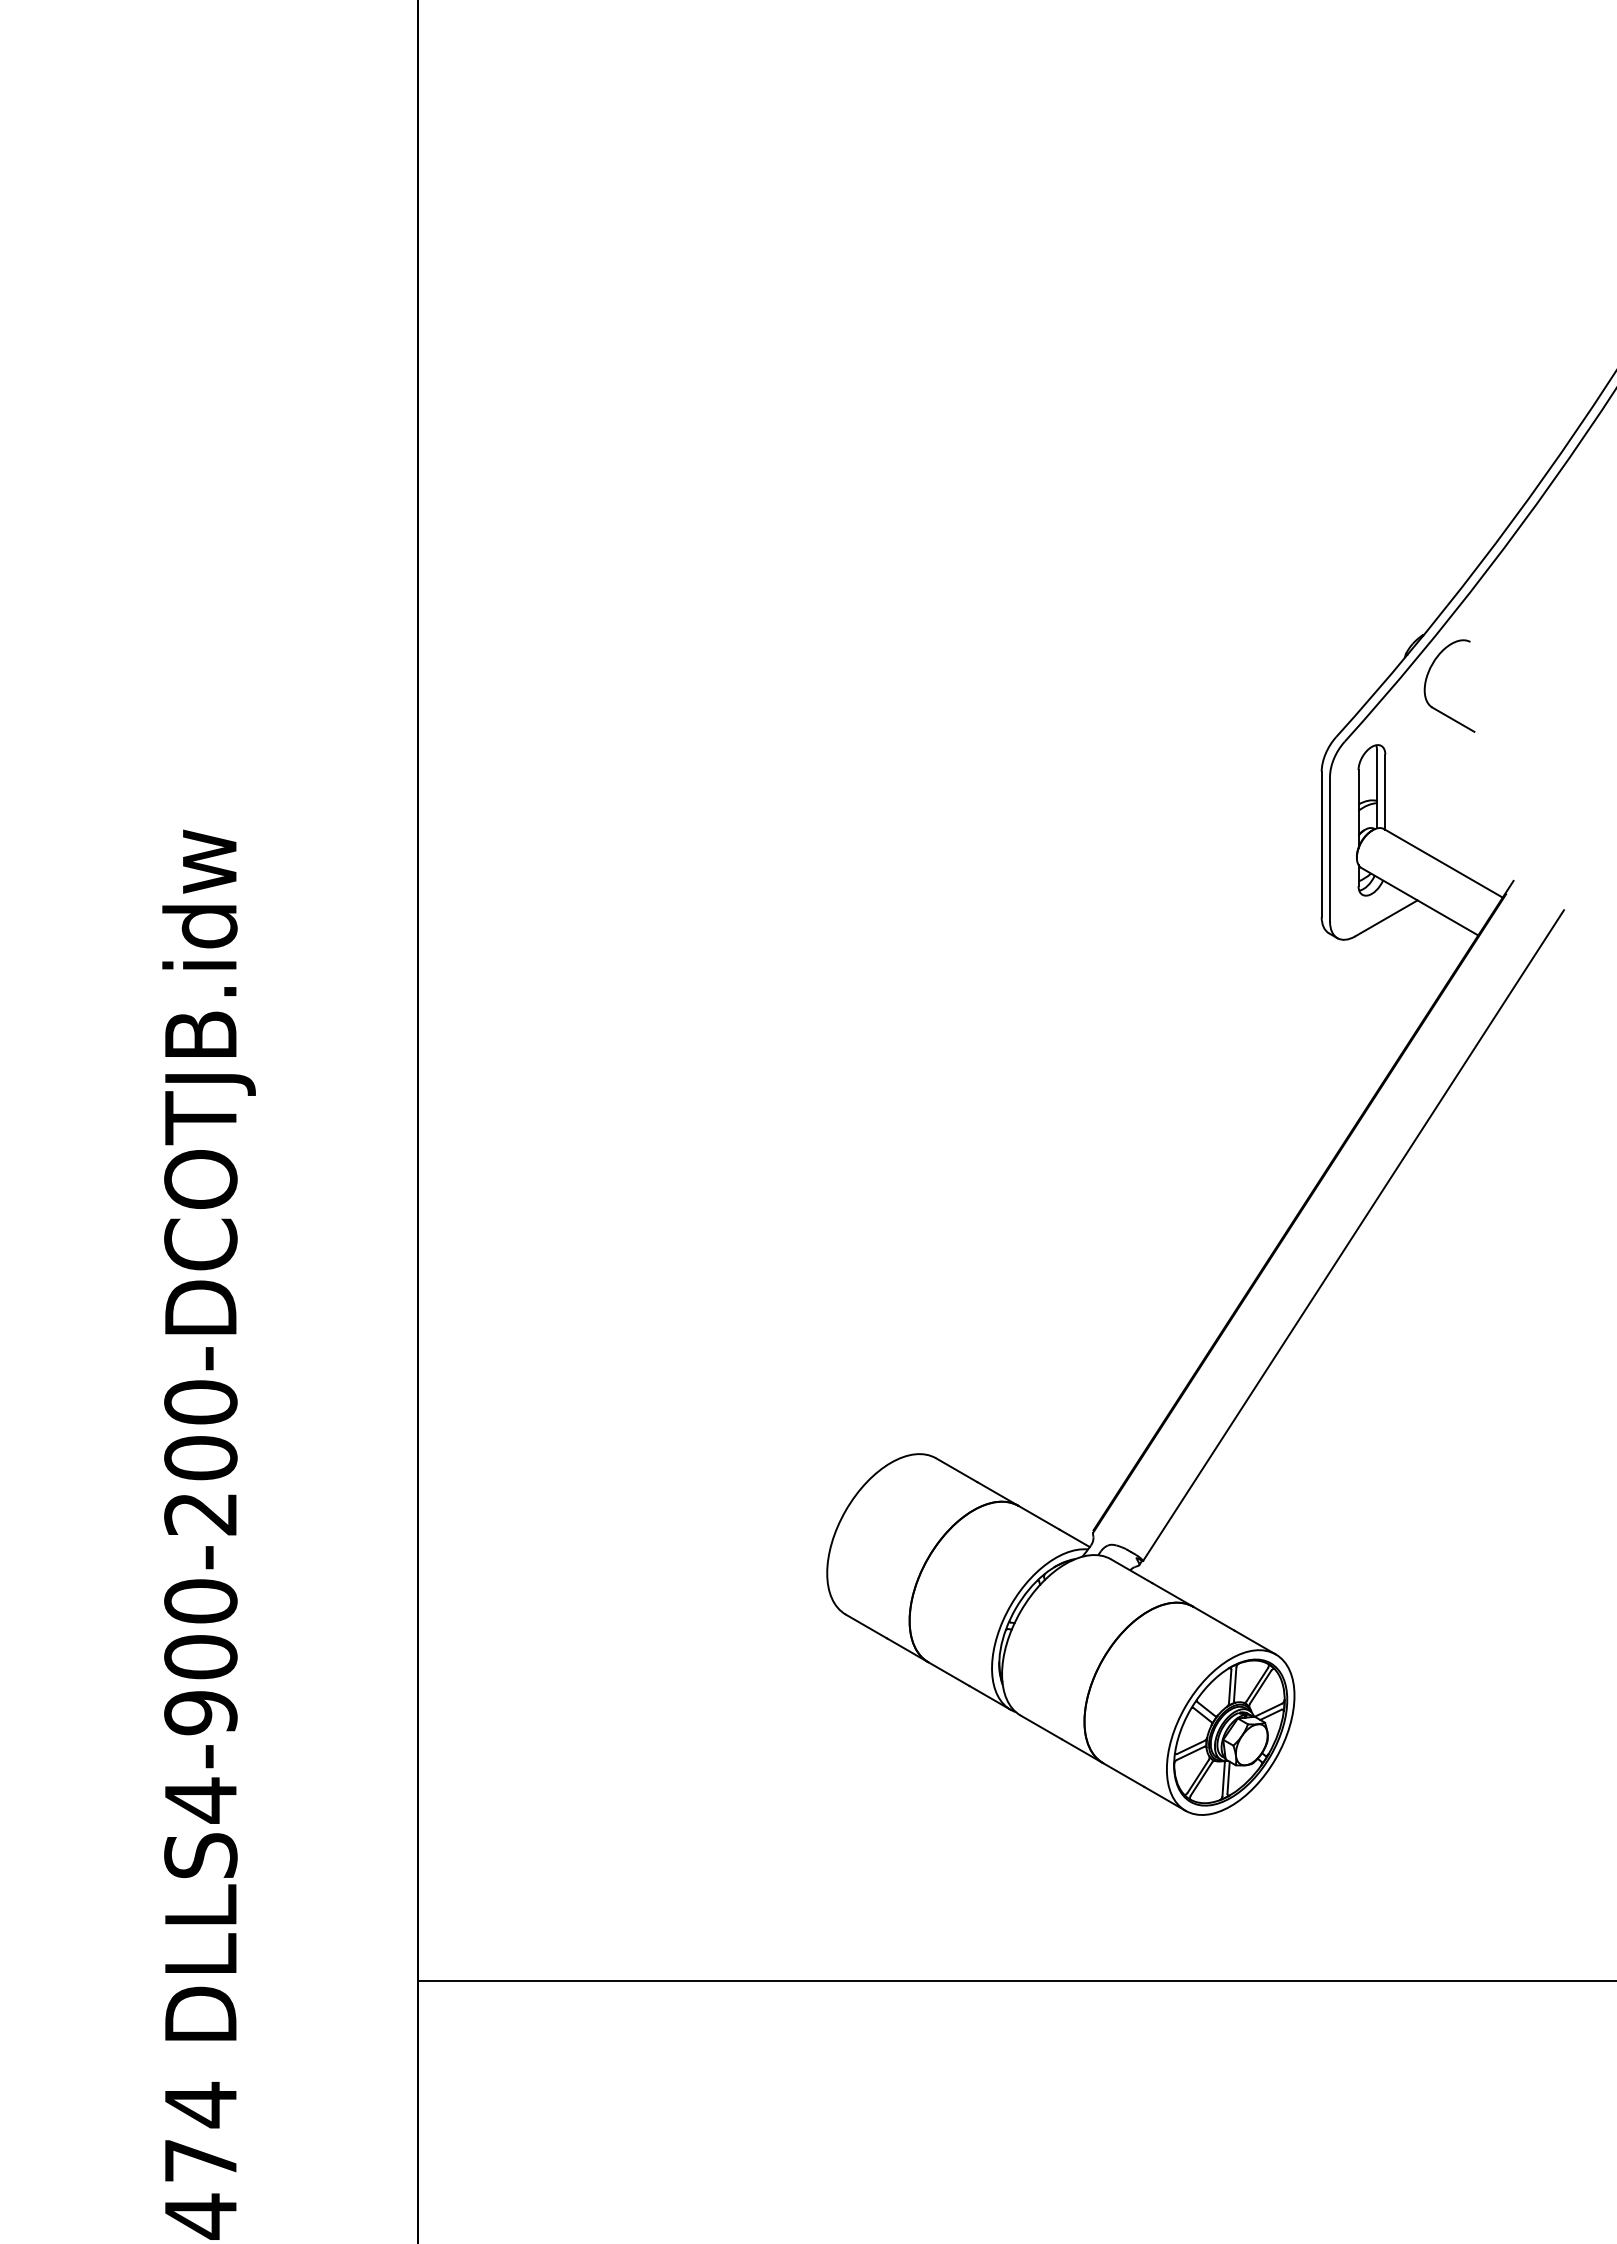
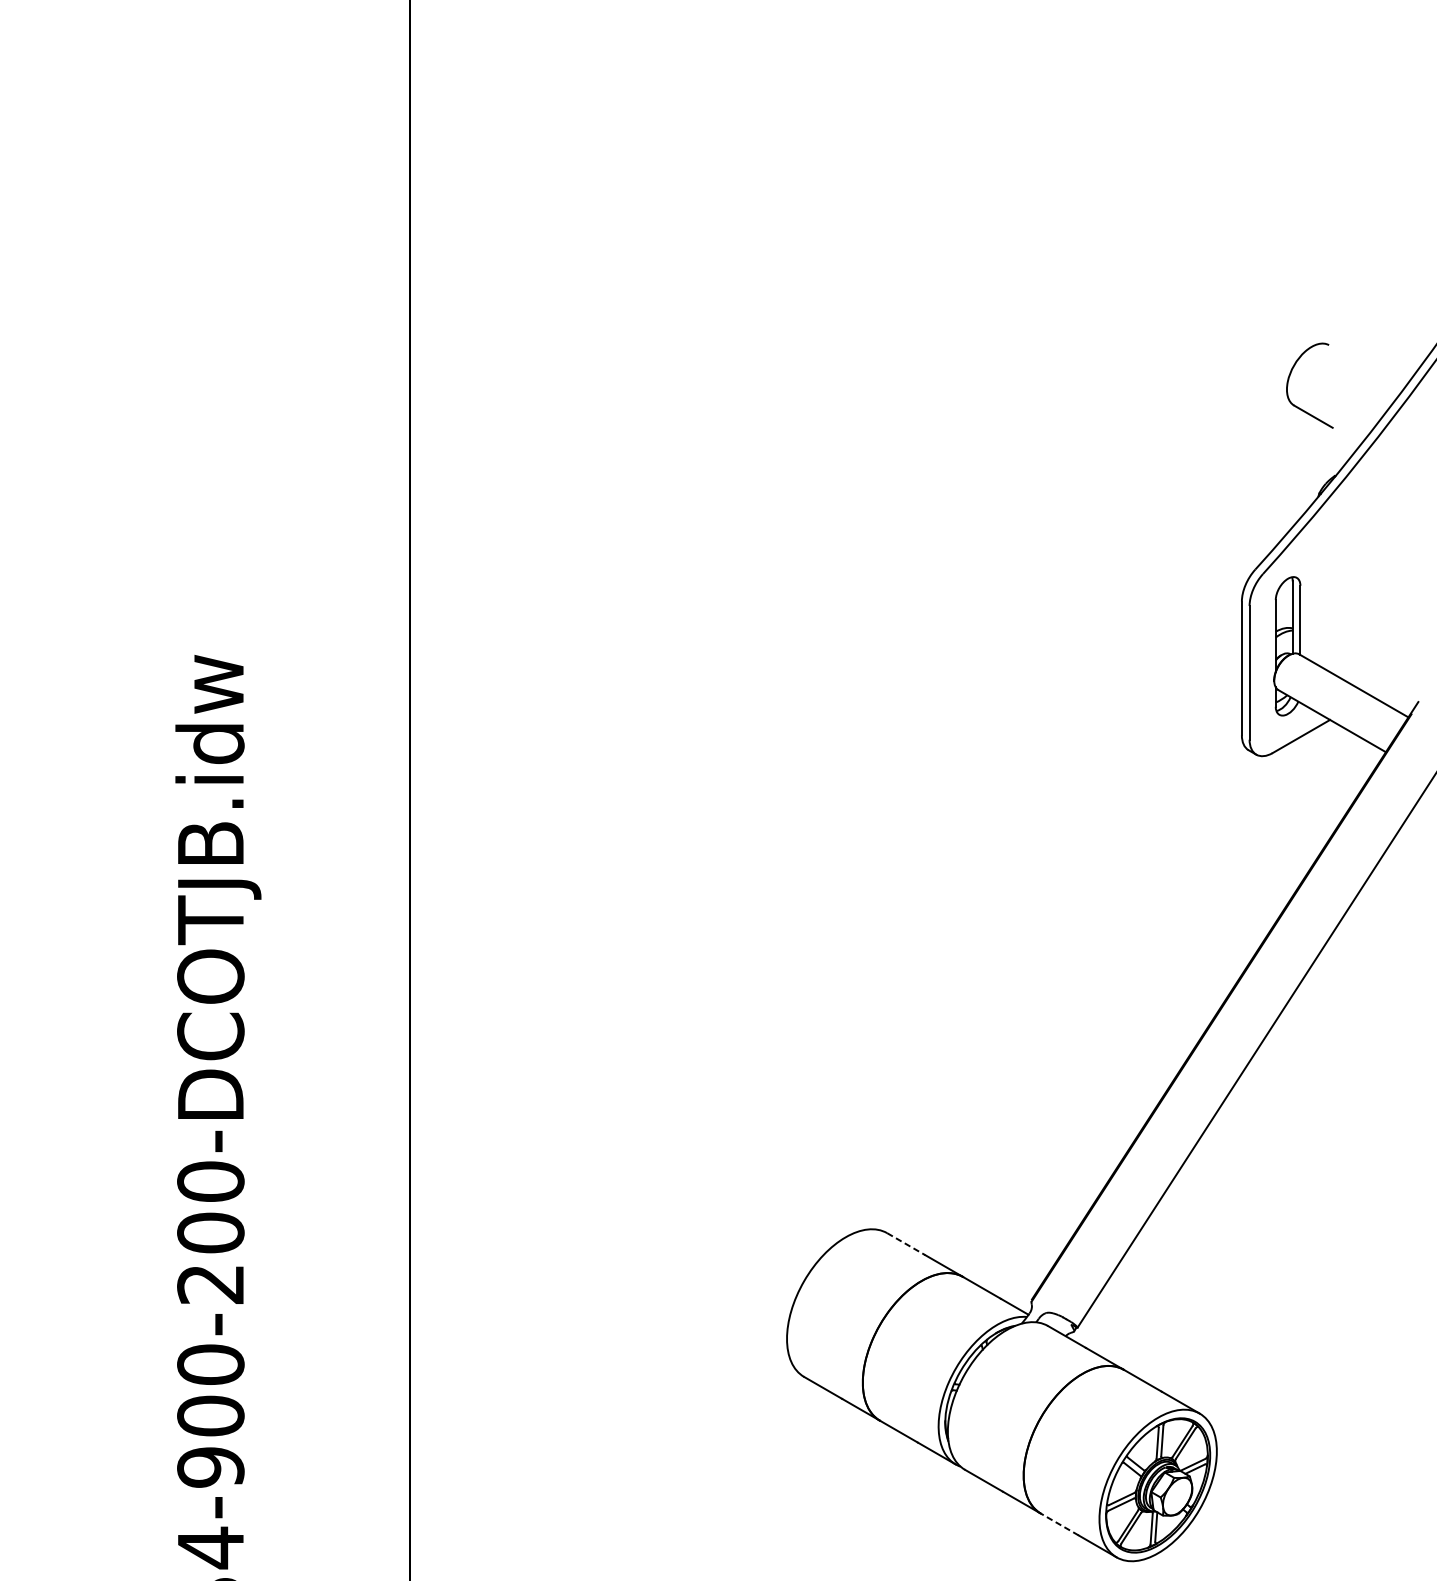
part: (1427, 679) -> (1289, 379), moved
line: (956, 1470) -> (905, 1244), solid -> dashed
line: (1123, 1775) -> (1059, 1524), solid -> dashed

